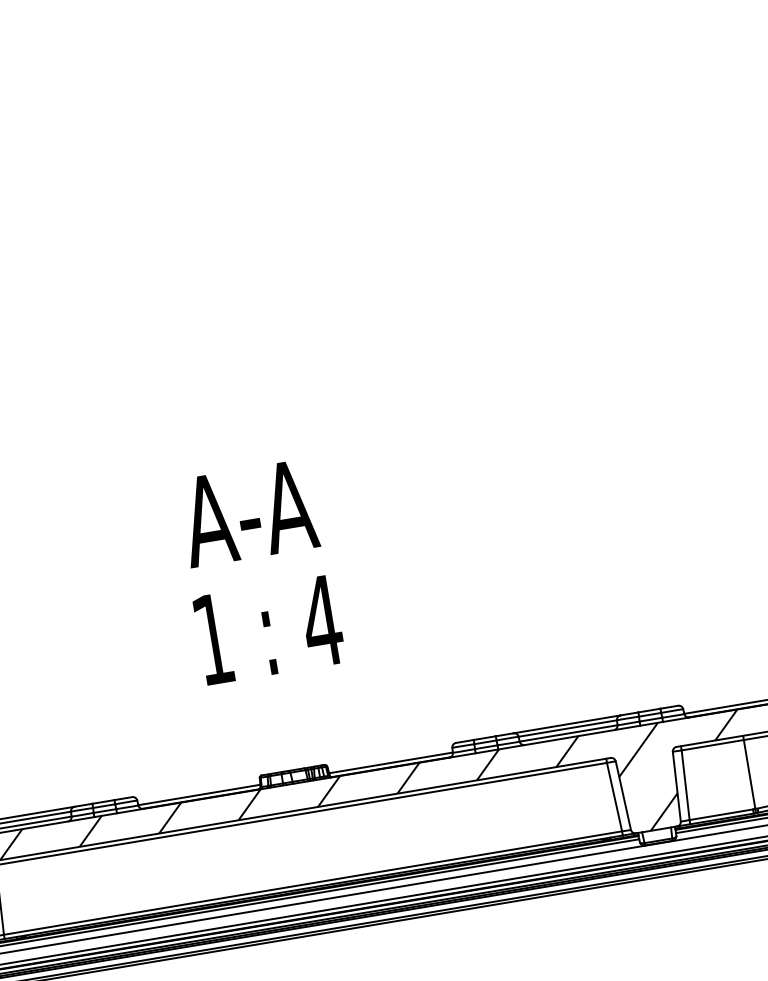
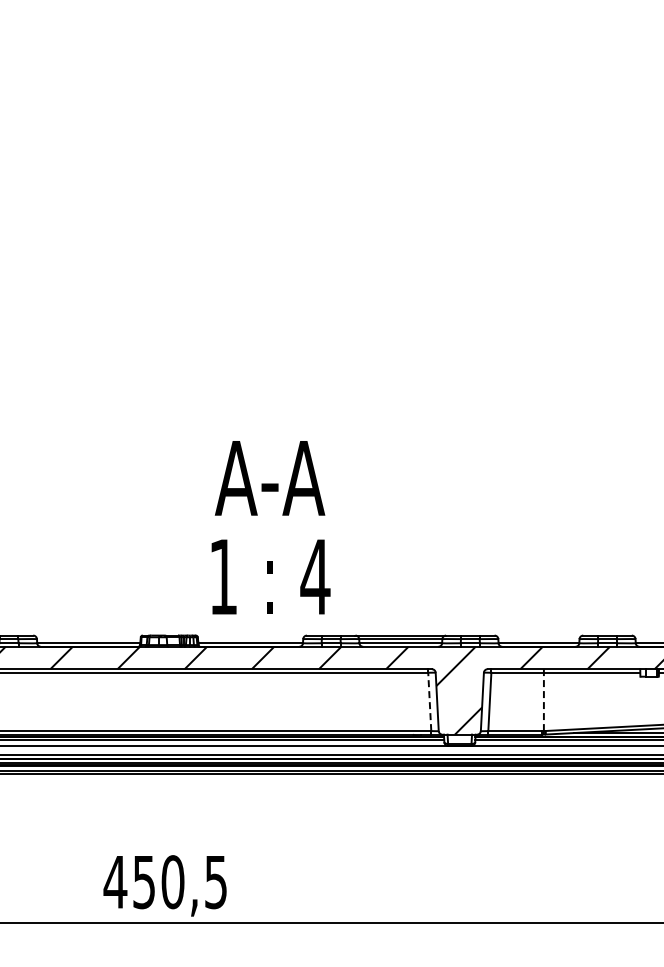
text: (258, 571) -> (270, 527), moved
line: (749, 774) -> (543, 701), solid -> dashed
line: (614, 796) -> (429, 701), solid -> dashed

